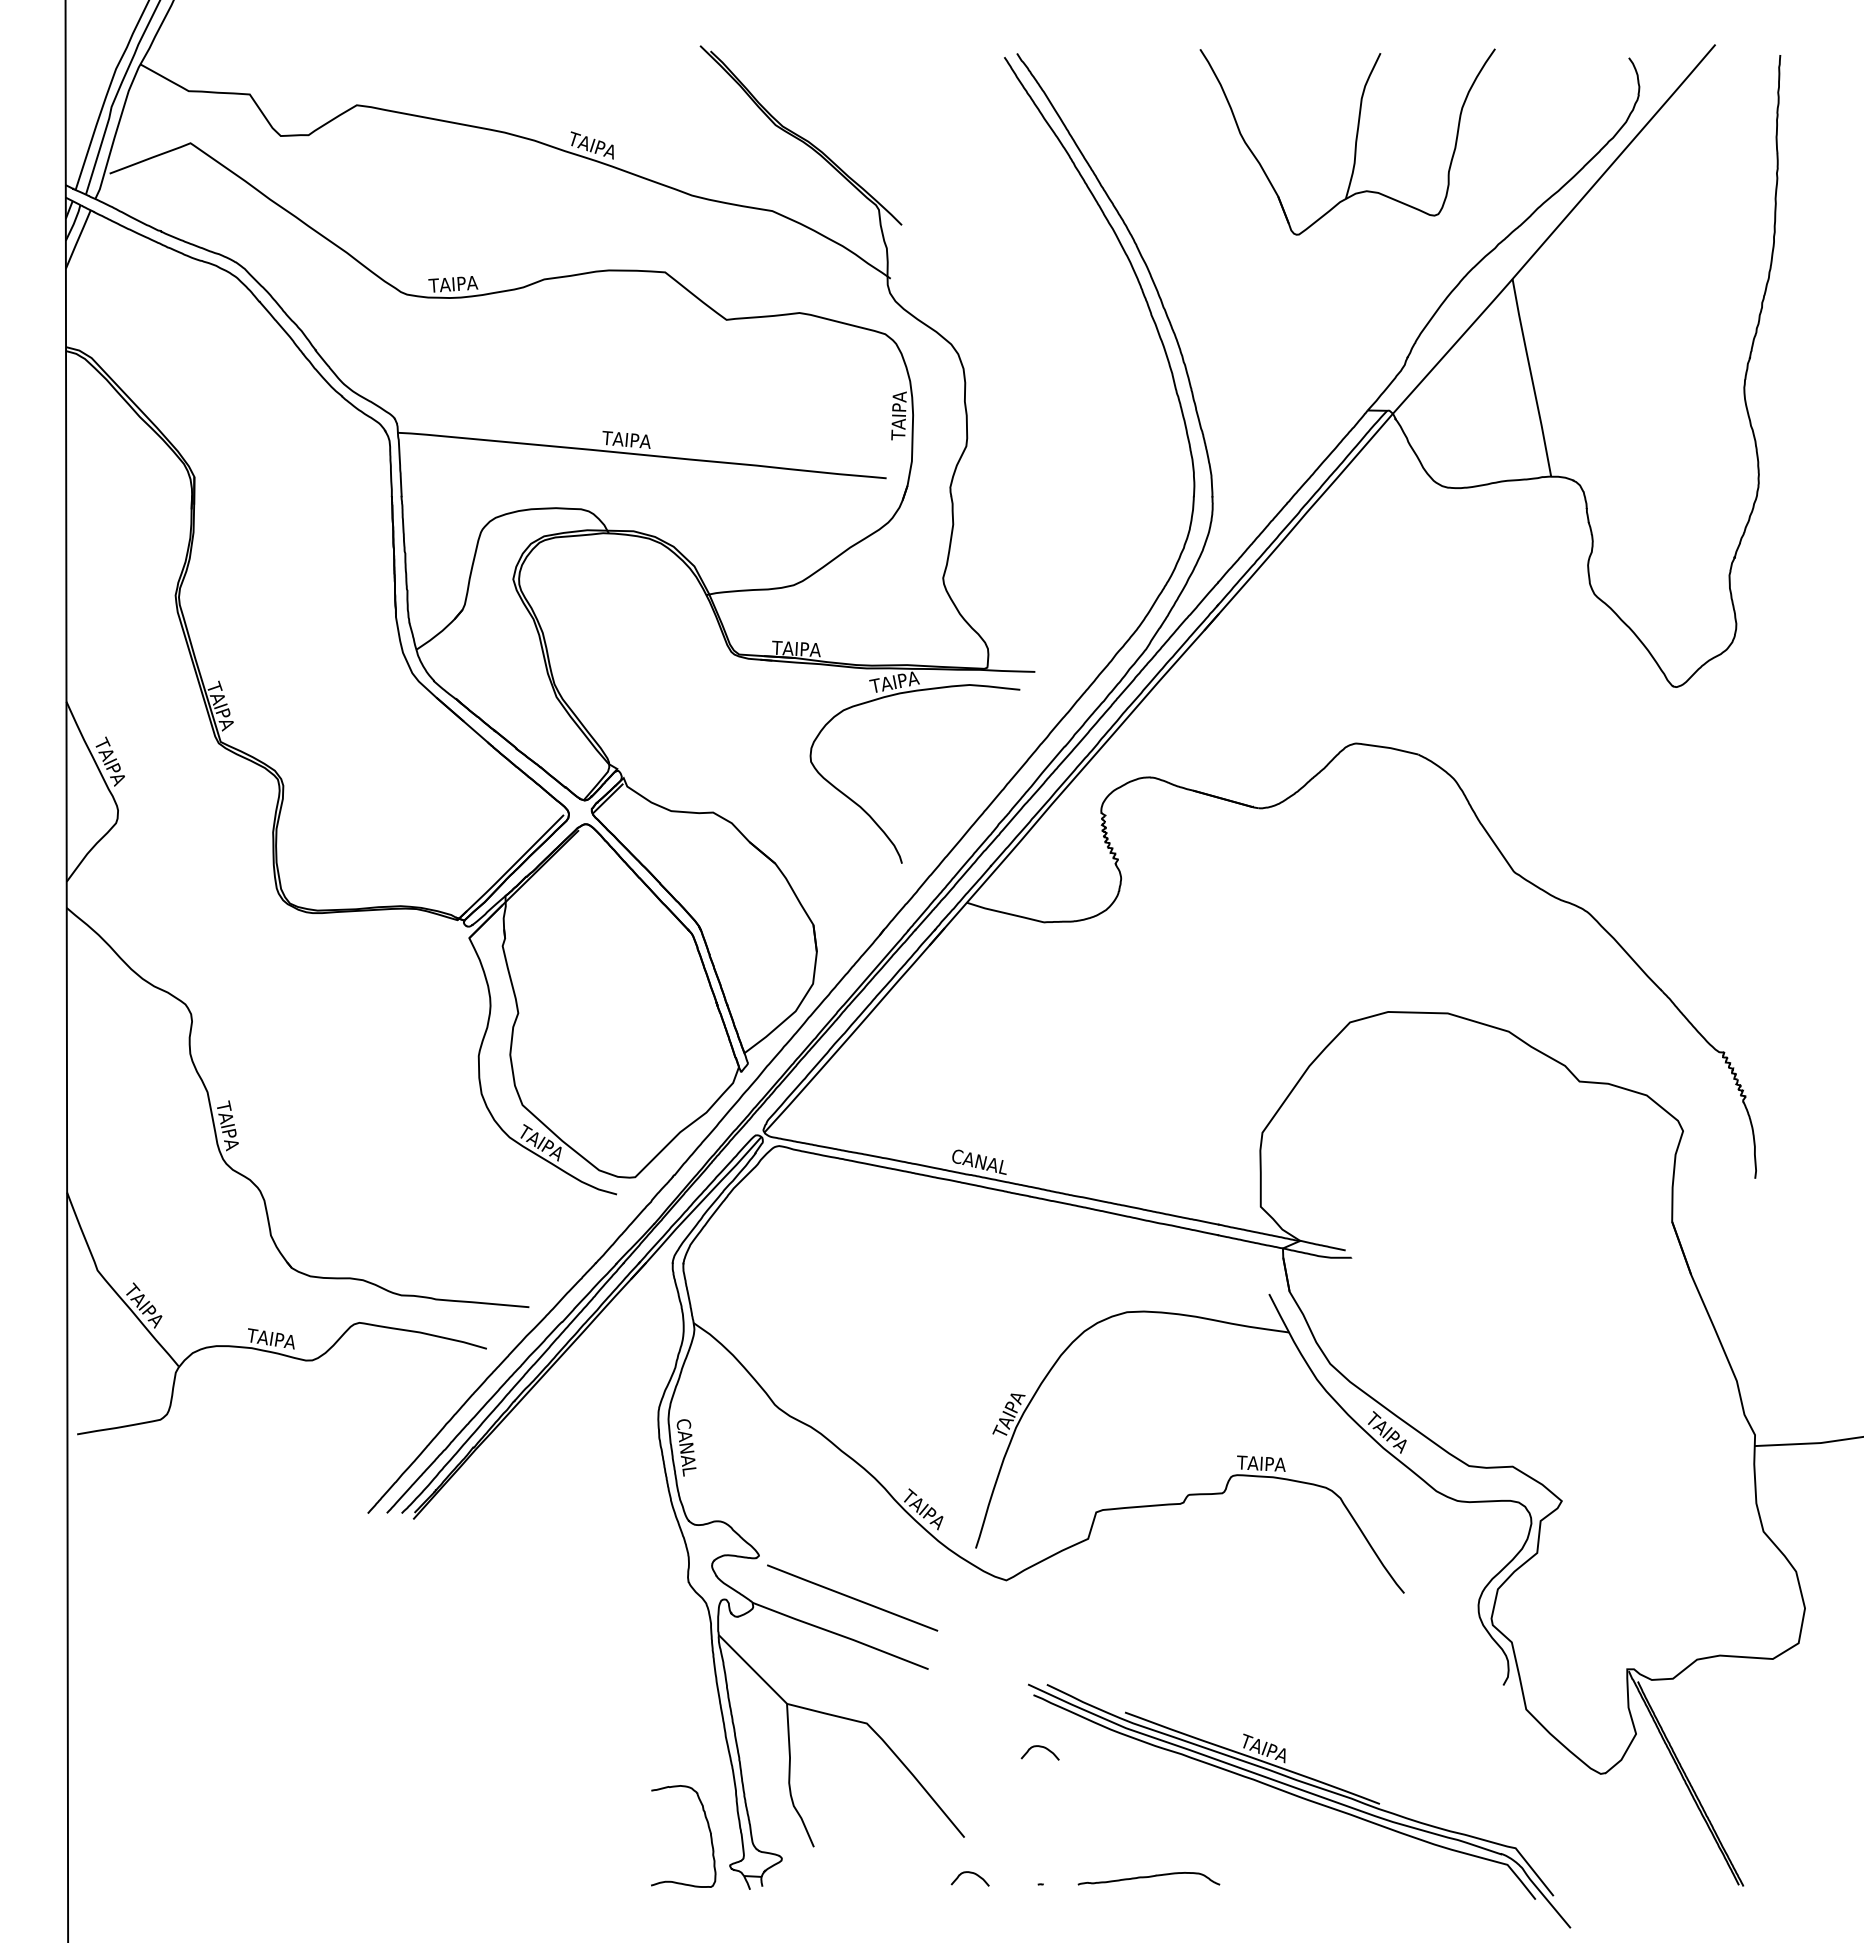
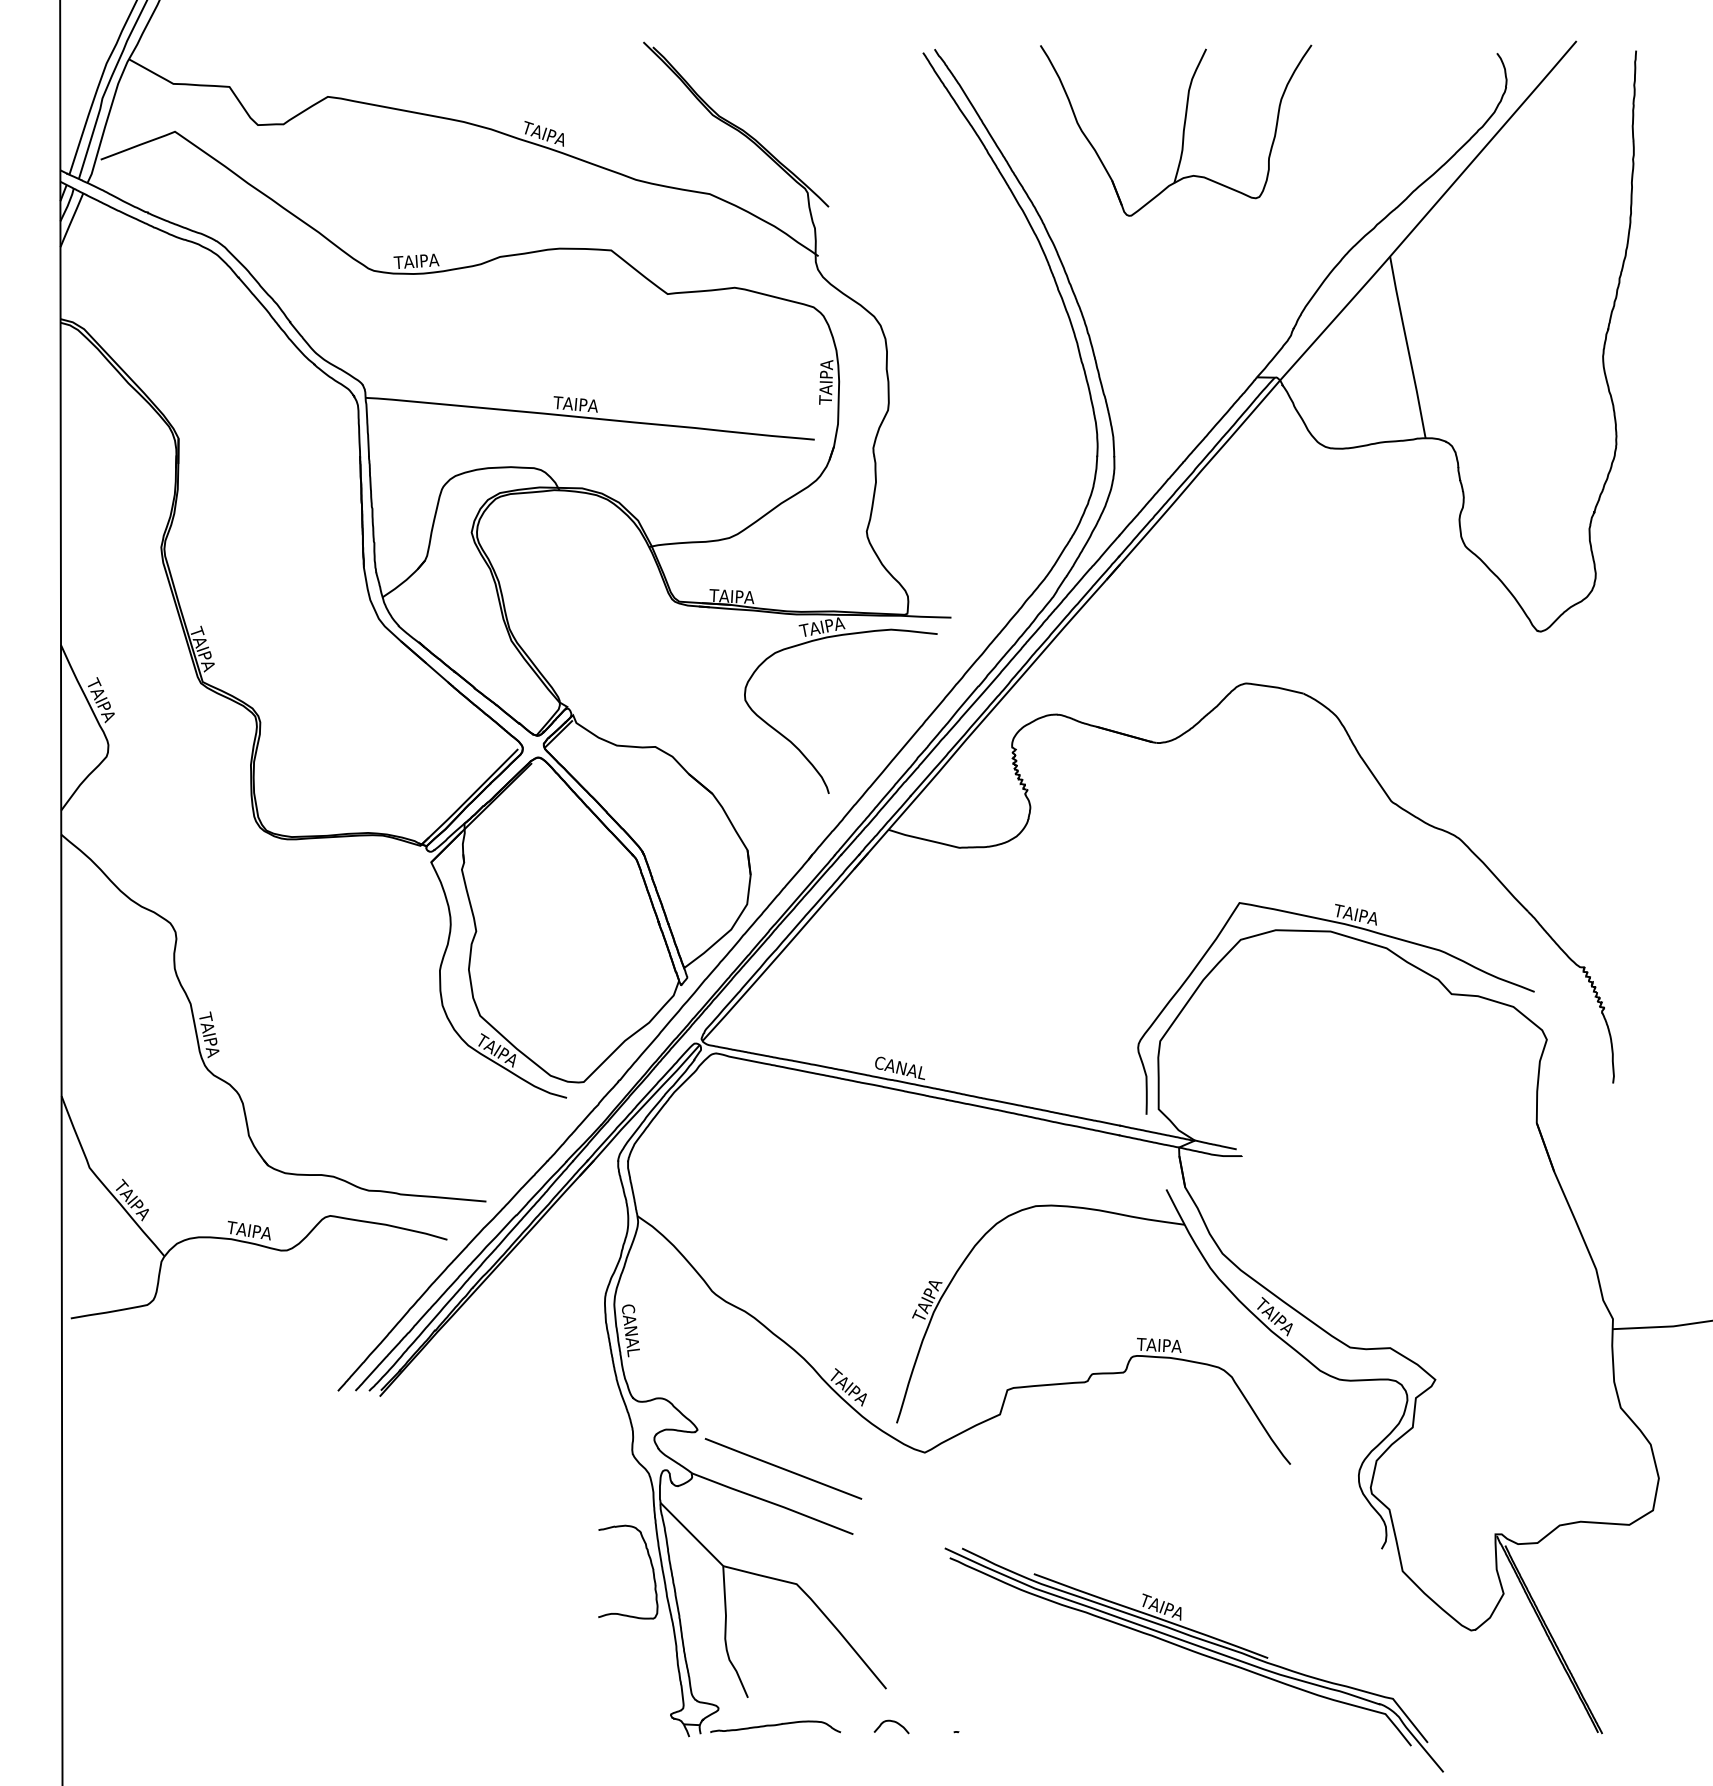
part: (1355, 141) -> (1183, 130), moved
part: (1474, 1009) -> (1355, 927), added
curve: (1039, 1747) -> (955, 1606), removed
curve: (708, 1829) -> (651, 1565), moved
curve: (1148, 1877) -> (775, 1725), moved

